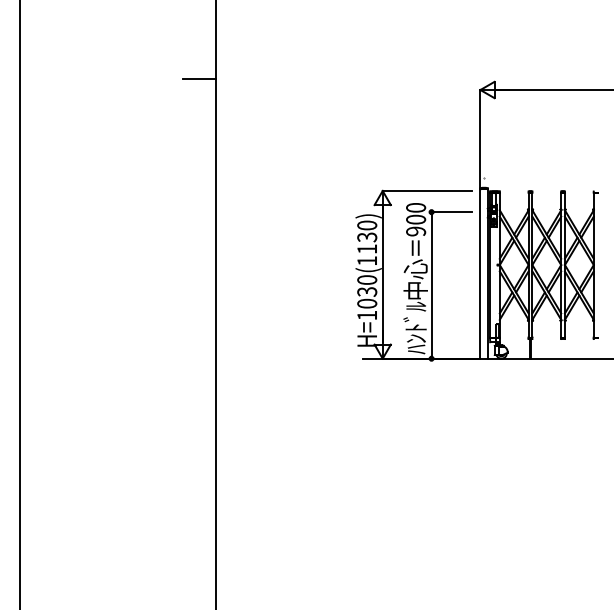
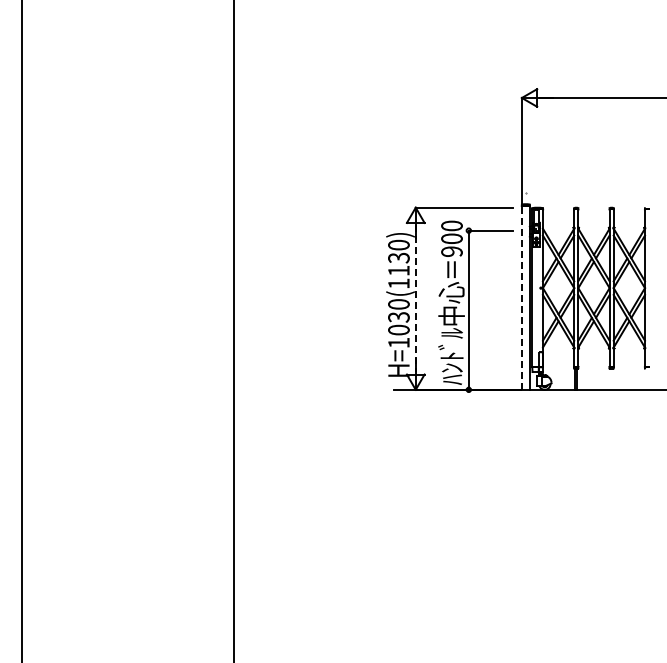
line: (199, 78) -> (216, 85), removed
line: (480, 273) -> (521, 297), solid -> dashed
line: (382, 275) -> (415, 299), solid -> dashed

